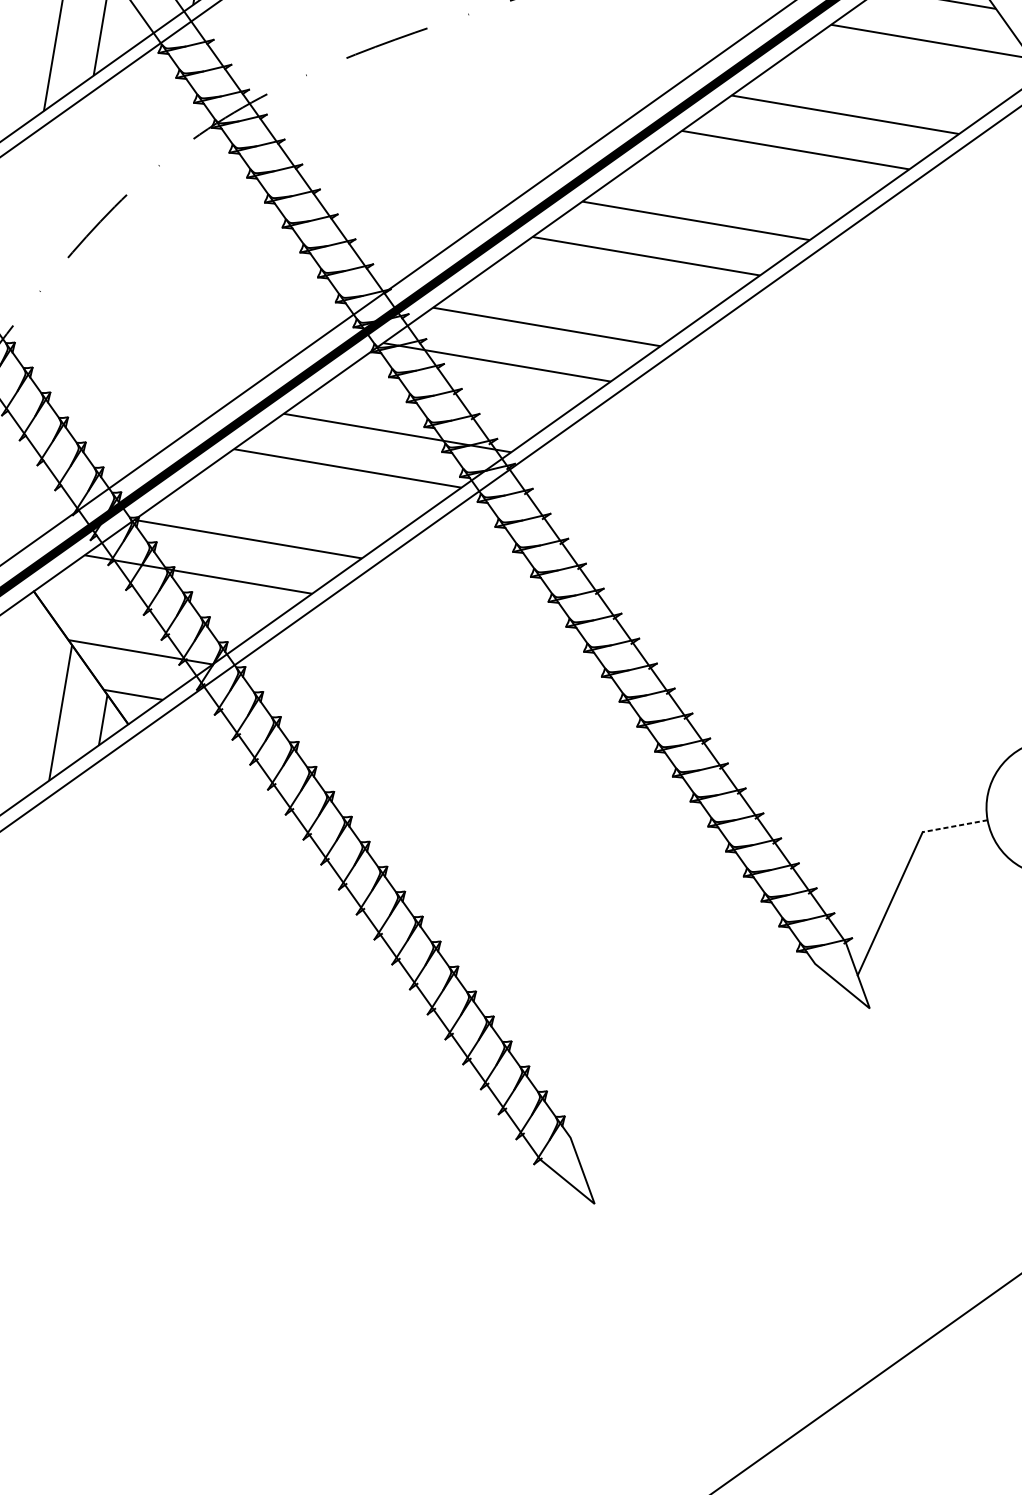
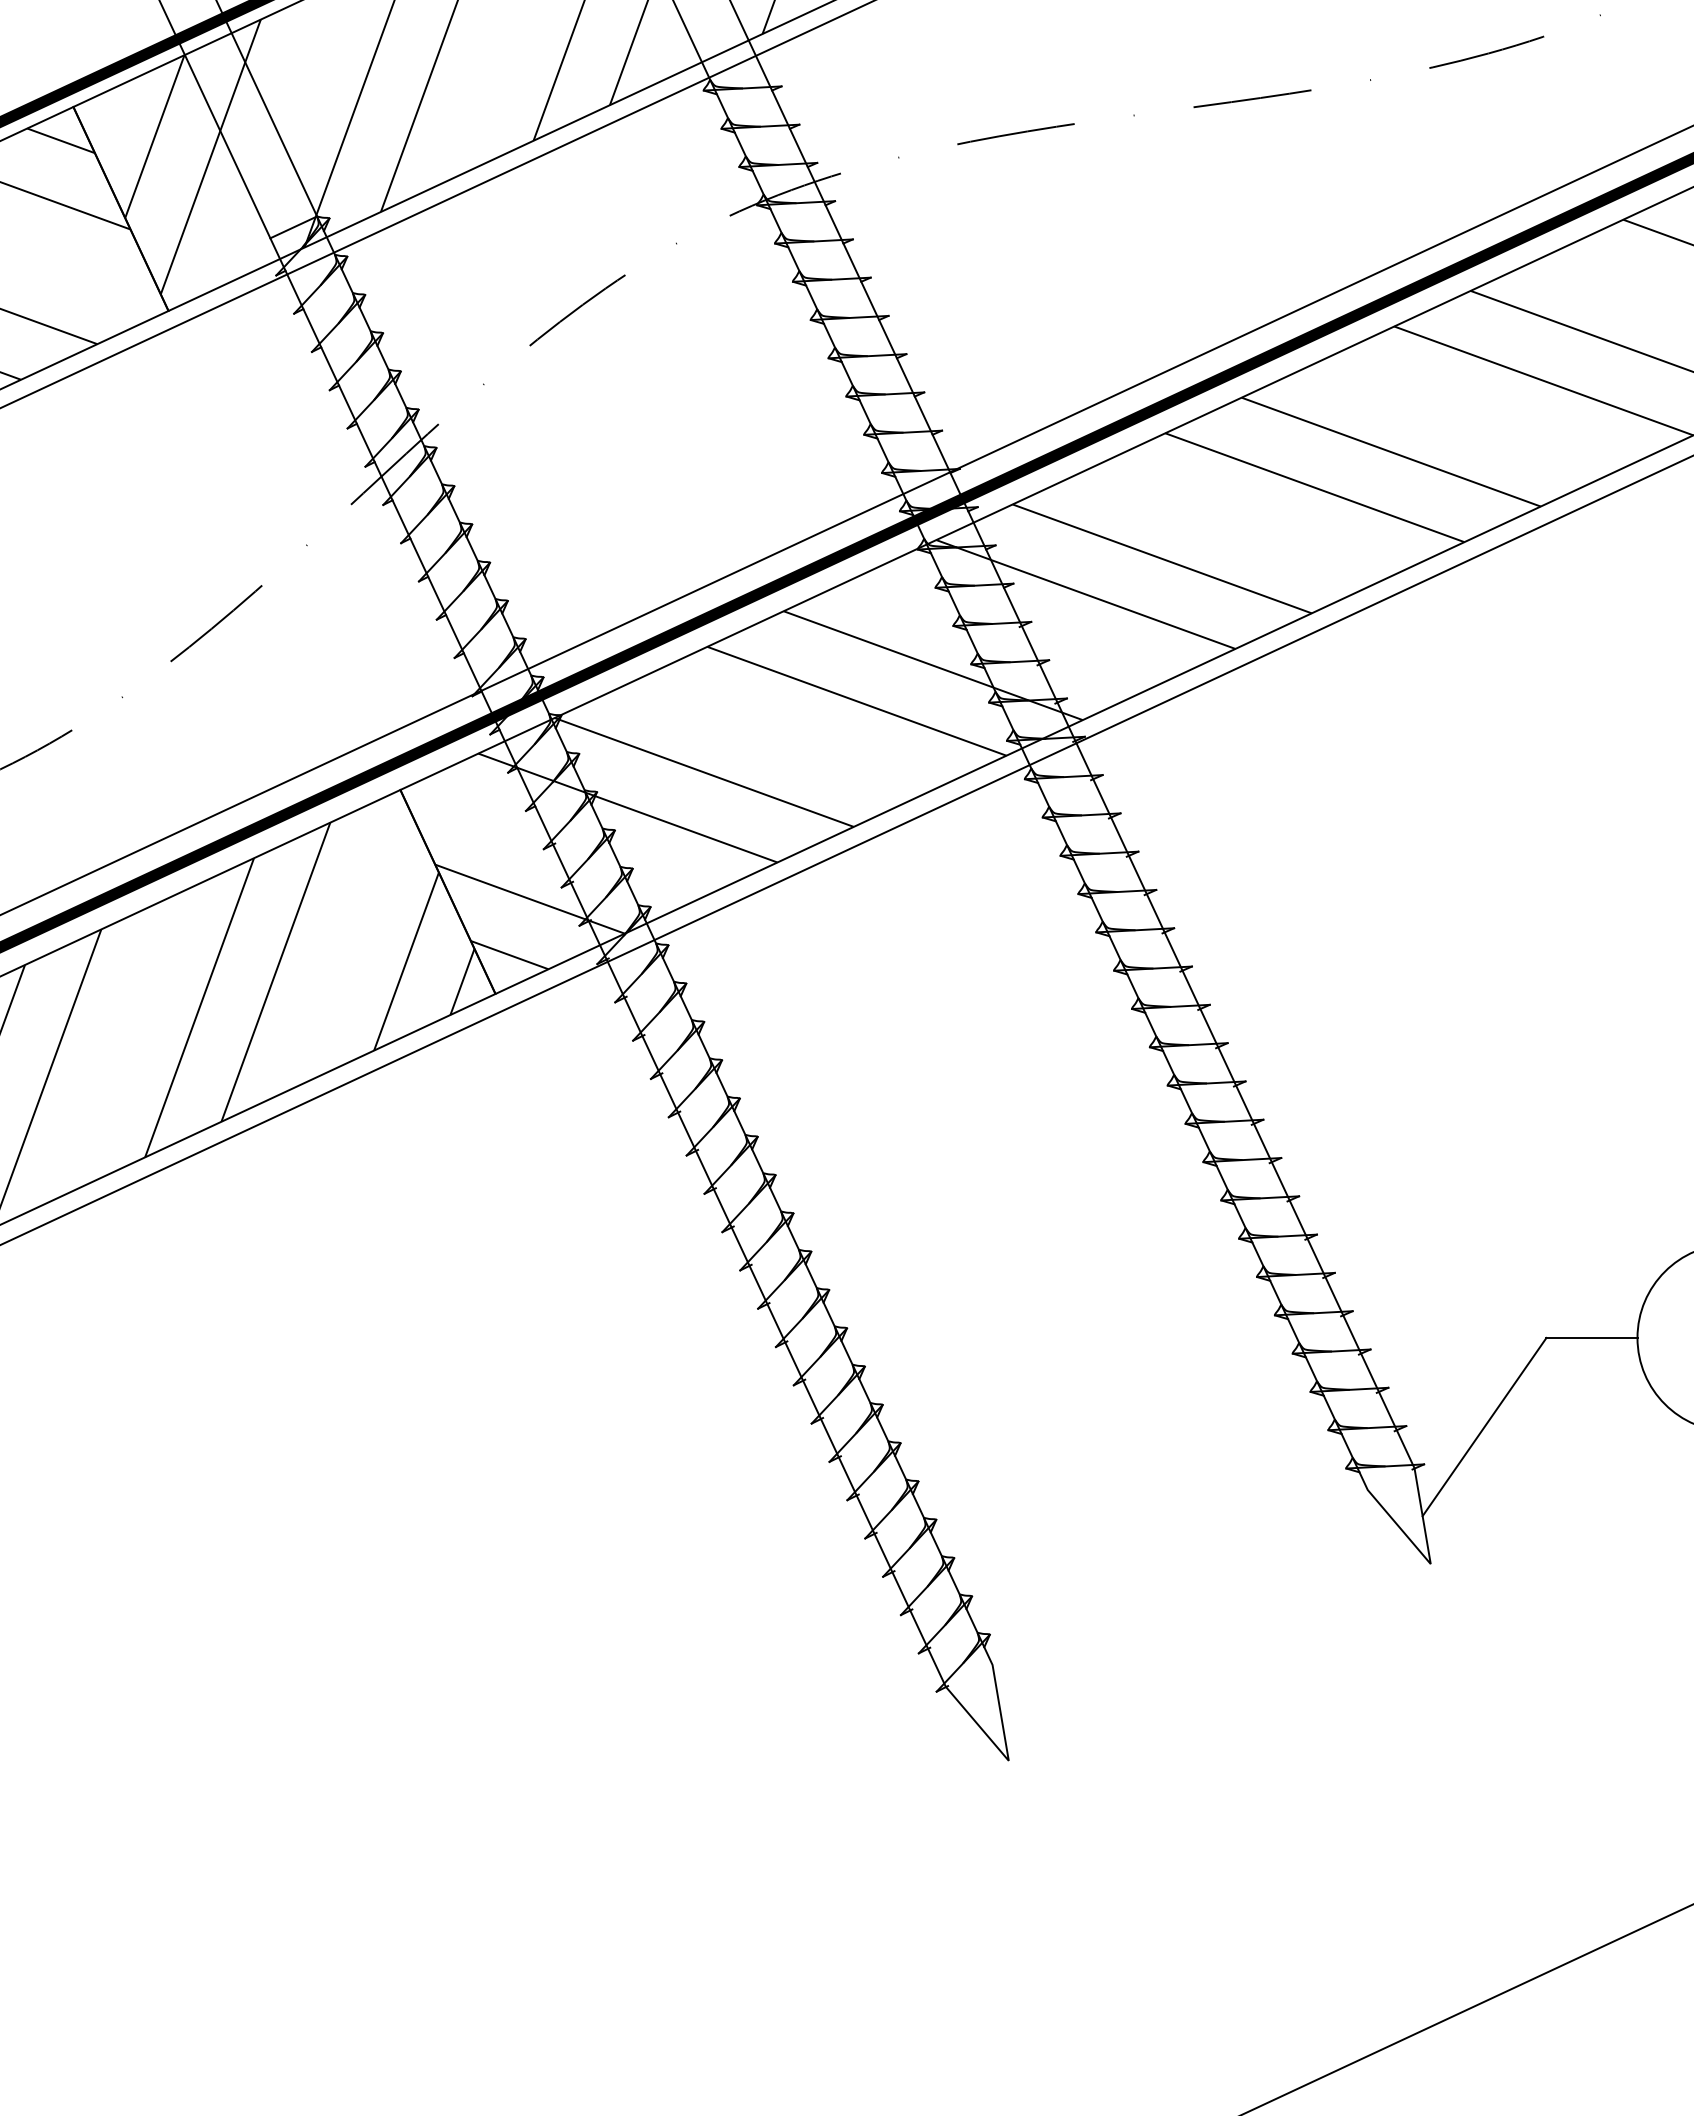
line: (954, 825) -> (1591, 1337), dashed -> solid

